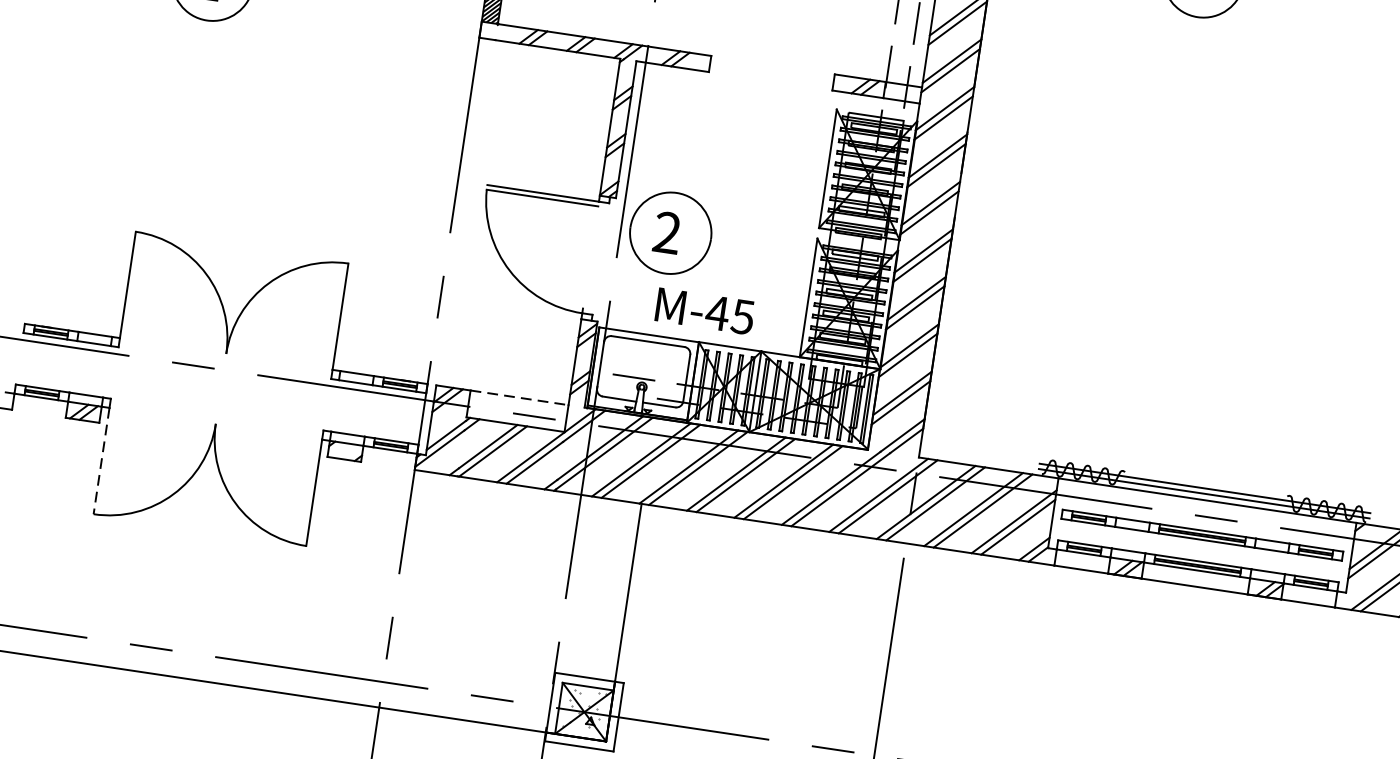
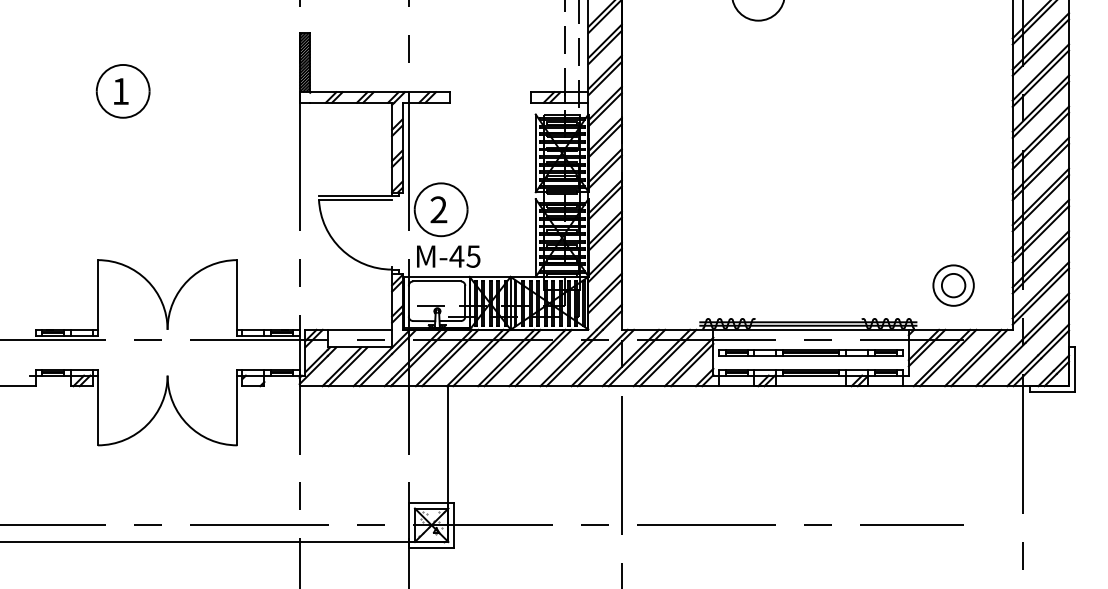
text: (704, 311) -> (448, 256), moved
line: (520, 397) -> (360, 329), dashed -> solid
line: (100, 460) -> (97, 410), dashed -> solid

